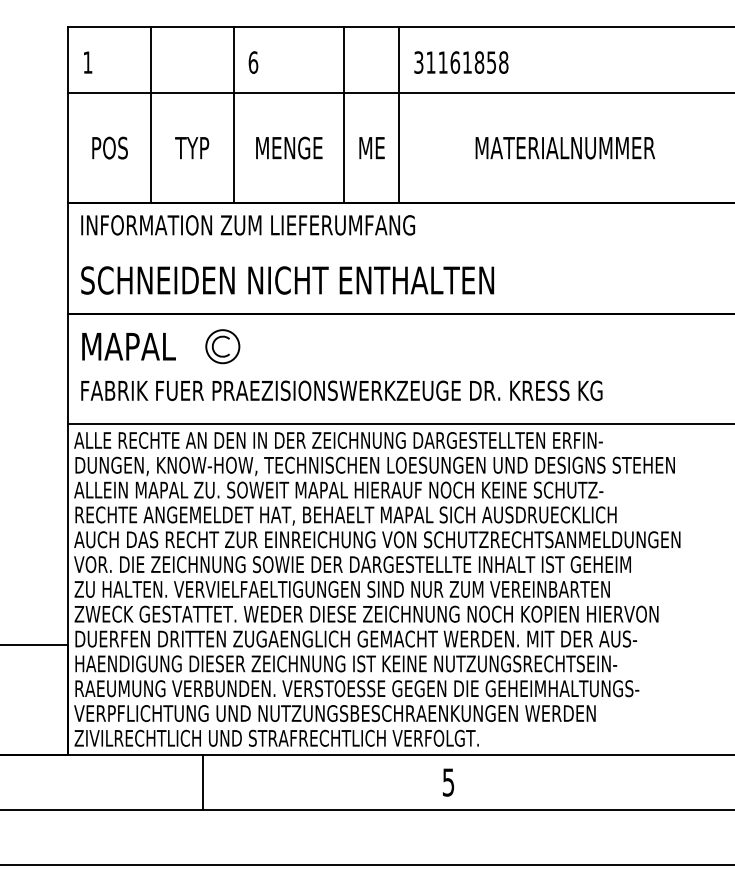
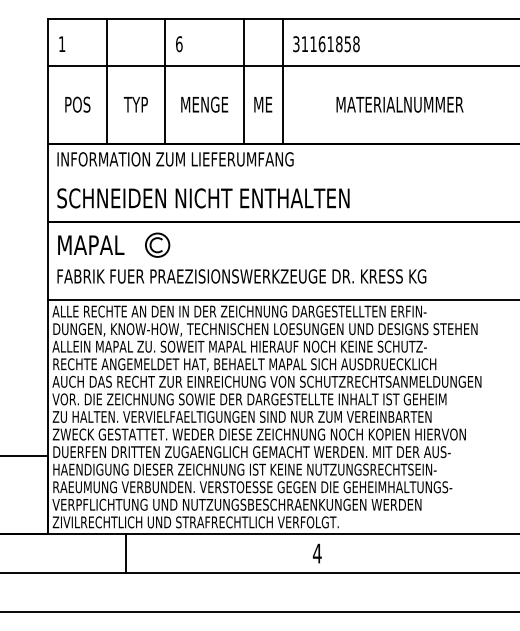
line: (202, 782) -> (126, 553), moved
text: (448, 782) -> (317, 553), 5 -> 4

